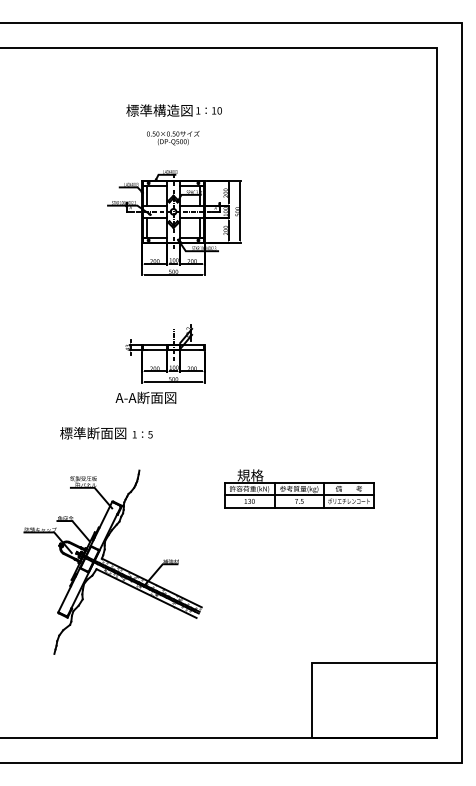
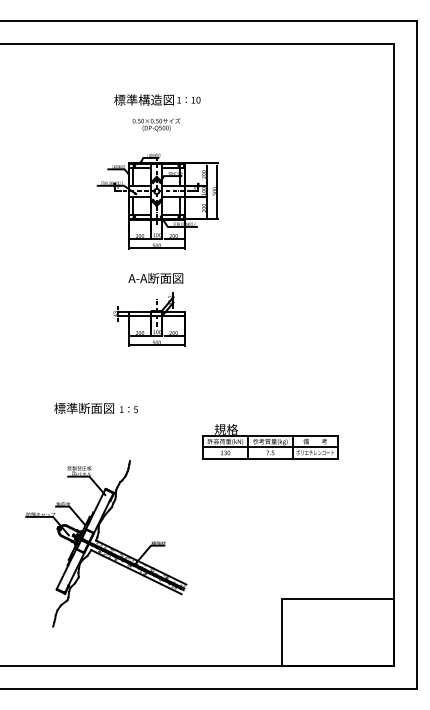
text: (145, 397) -> (155, 278), moved
text: (105, 432) -> (95, 407), moved
part: (113, 561) -> (106, 543), moved

